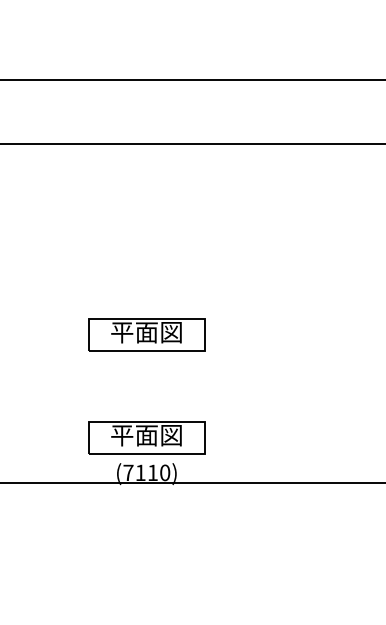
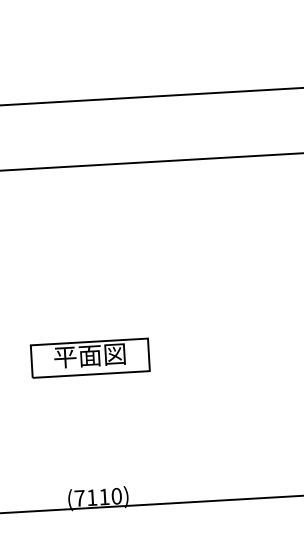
part: (146, 437) -> (95, 461), removed

